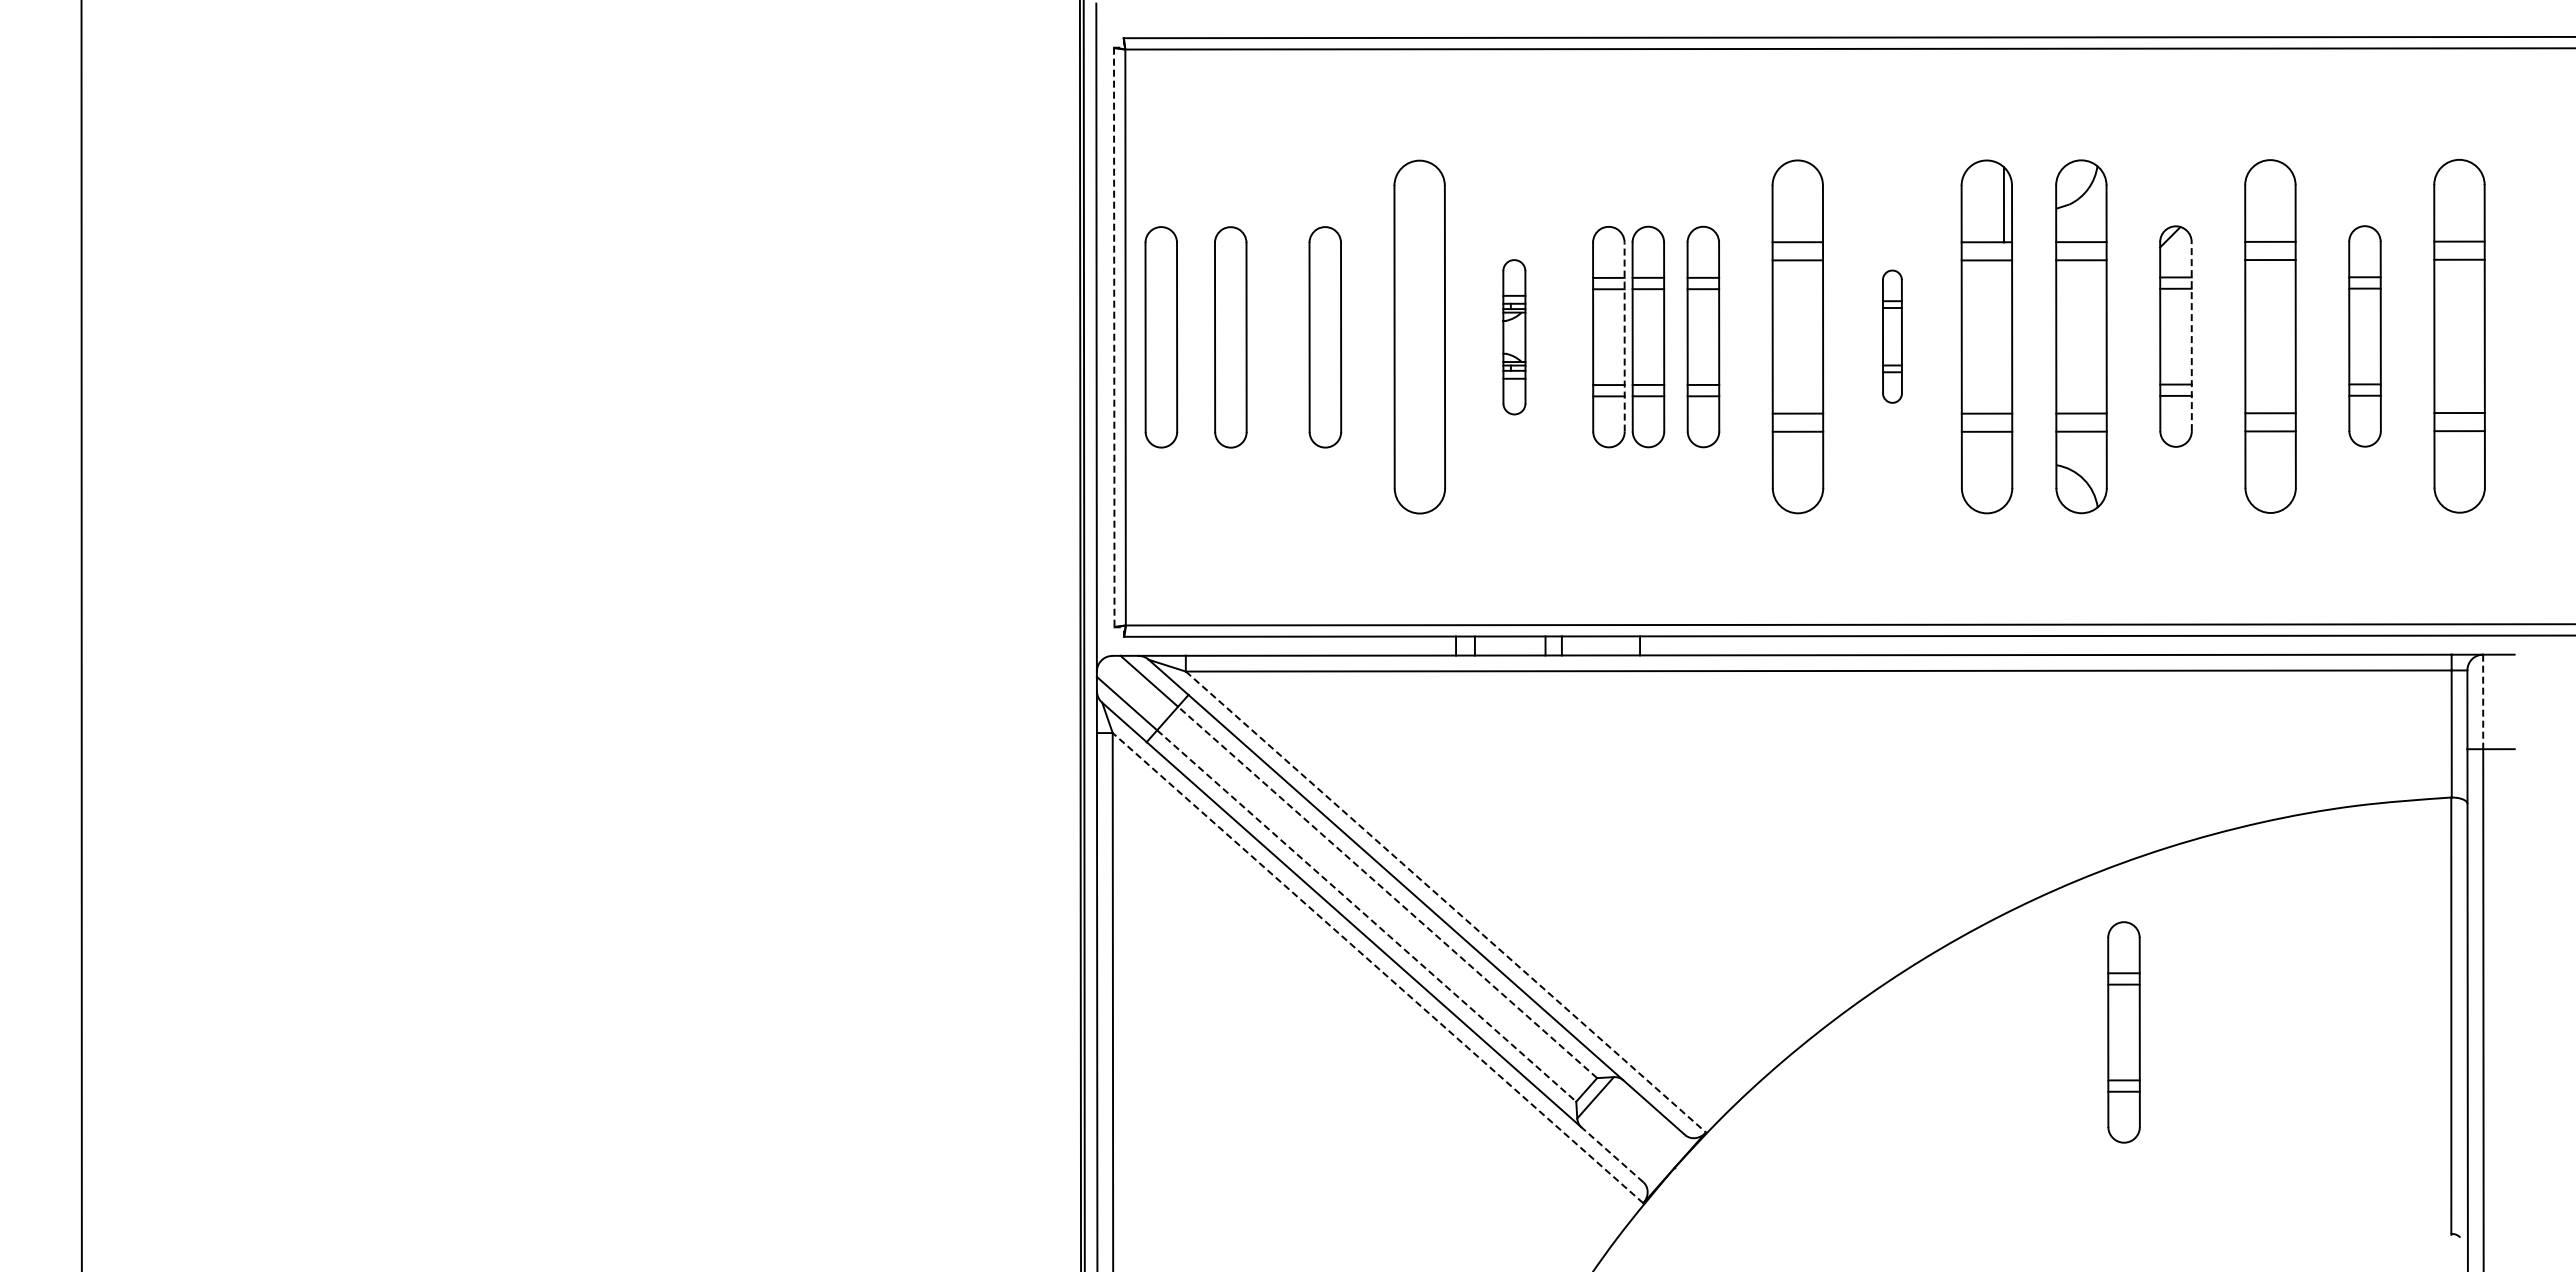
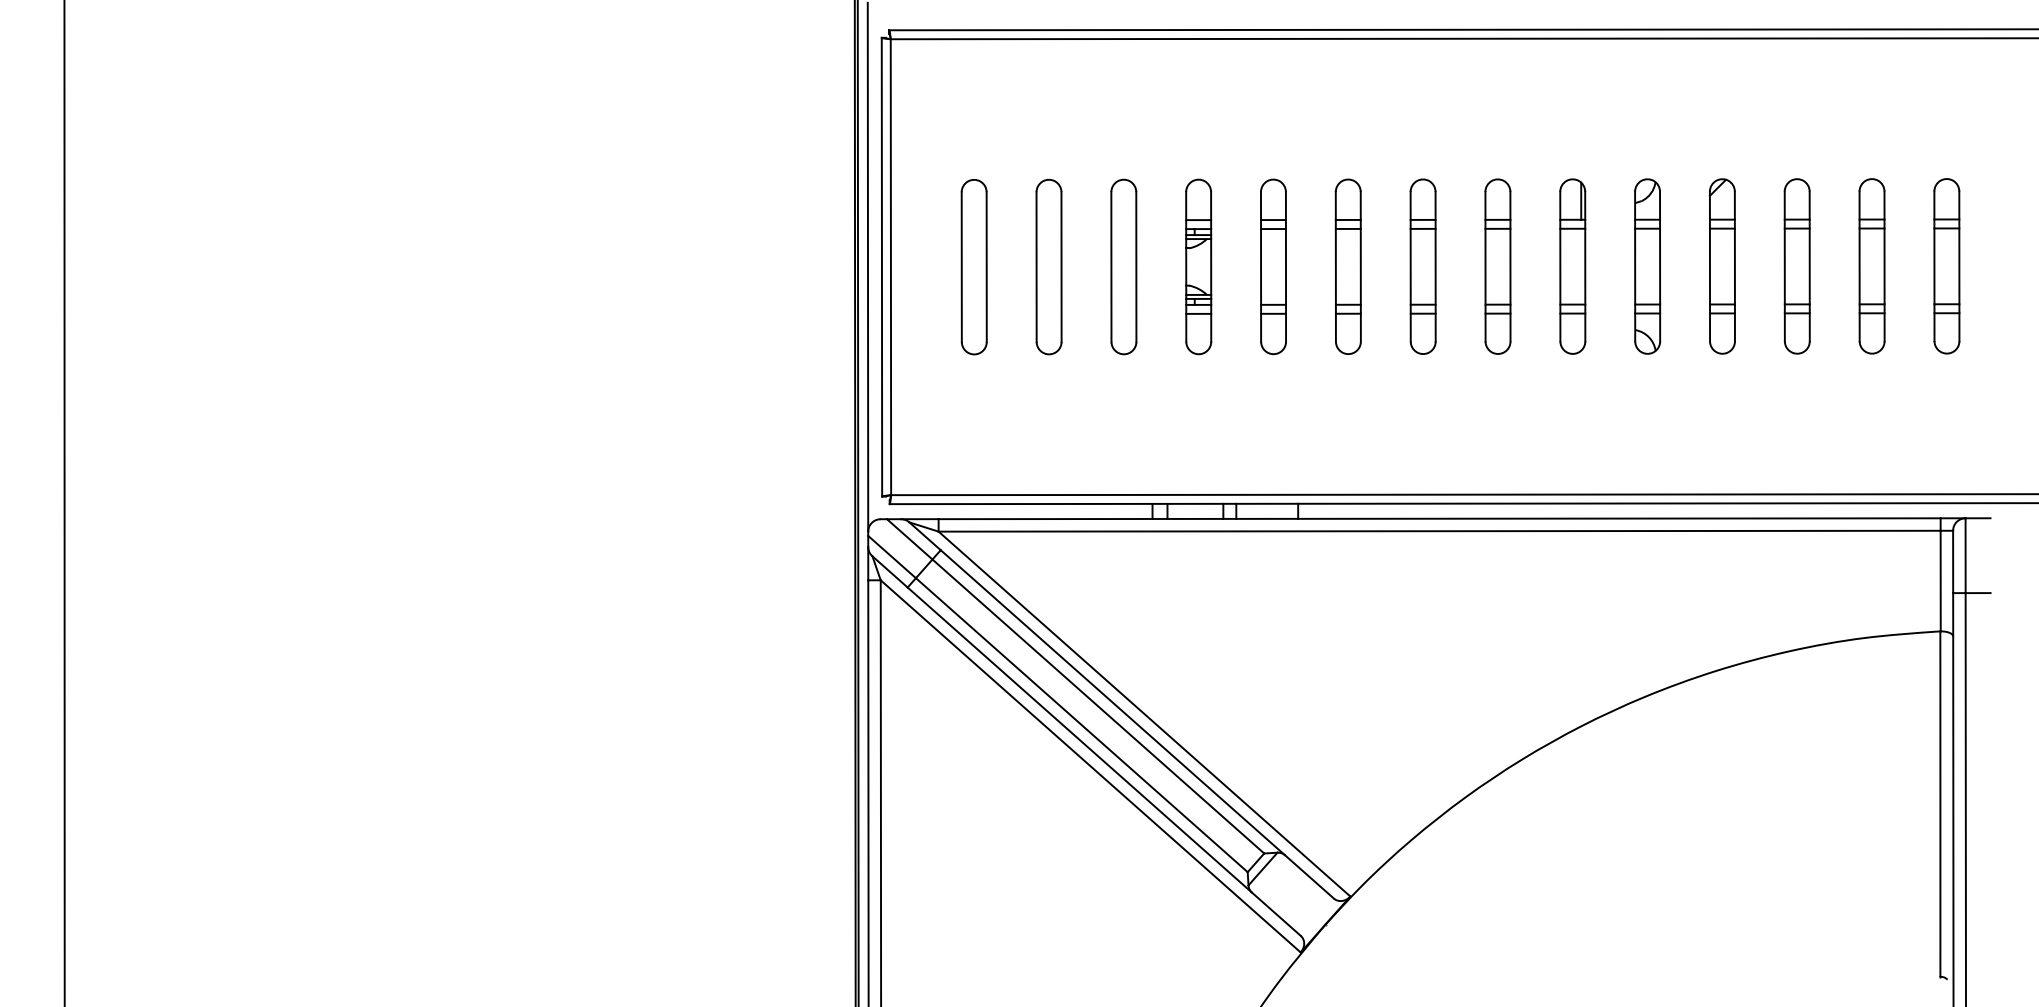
part: (1648, 336) -> (1304, 266), removed
part: (1797, 336) -> (1422, 266), size x0.62
part: (1892, 336) -> (1498, 266), size x1.67
part: (1986, 336) -> (1572, 266), size x0.62
part: (2081, 336) -> (1647, 266), size x0.62
line: (2191, 336) -> (1734, 266), dashed -> solid
part: (2270, 336) -> (1797, 266), size x0.62
part: (2459, 336) -> (1946, 266), size x0.62
line: (1114, 337) -> (882, 267), dashed -> solid
part: (1161, 337) -> (919, 267), removed
part: (1419, 337) -> (1123, 267), size x0.62
part: (1514, 337) -> (1198, 267), size x1.43
line: (1624, 337) -> (1285, 267), dashed -> solid
line: (2483, 702) -> (1965, 556), dashed -> solid
line: (1387, 892) -> (1098, 706), dashed -> solid
line: (1446, 902) -> (1144, 714), dashed -> solid
line: (1366, 916) -> (1081, 725), dashed -> solid
line: (1377, 967) -> (1090, 765), dashed -> solid
part: (2123, 1032) -> (1680, 817), removed
line: (1612, 1154) -> (1276, 913), dashed -> solid

